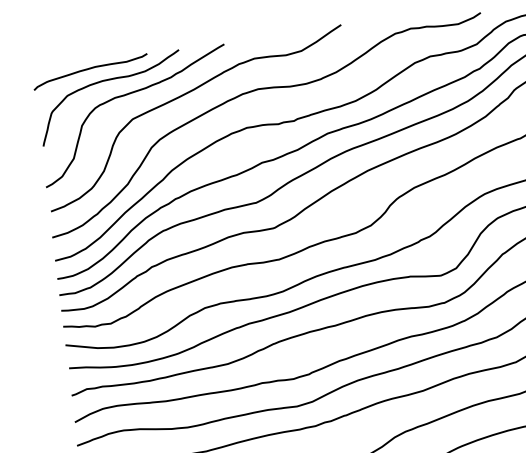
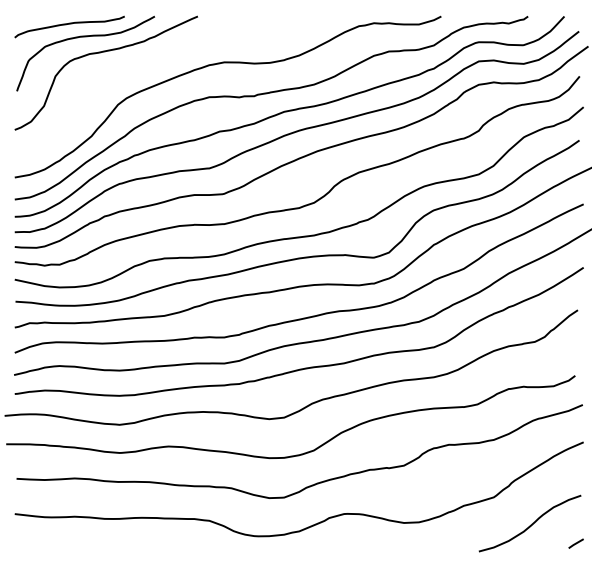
curve: (186, 94) -> (156, 59), removed

